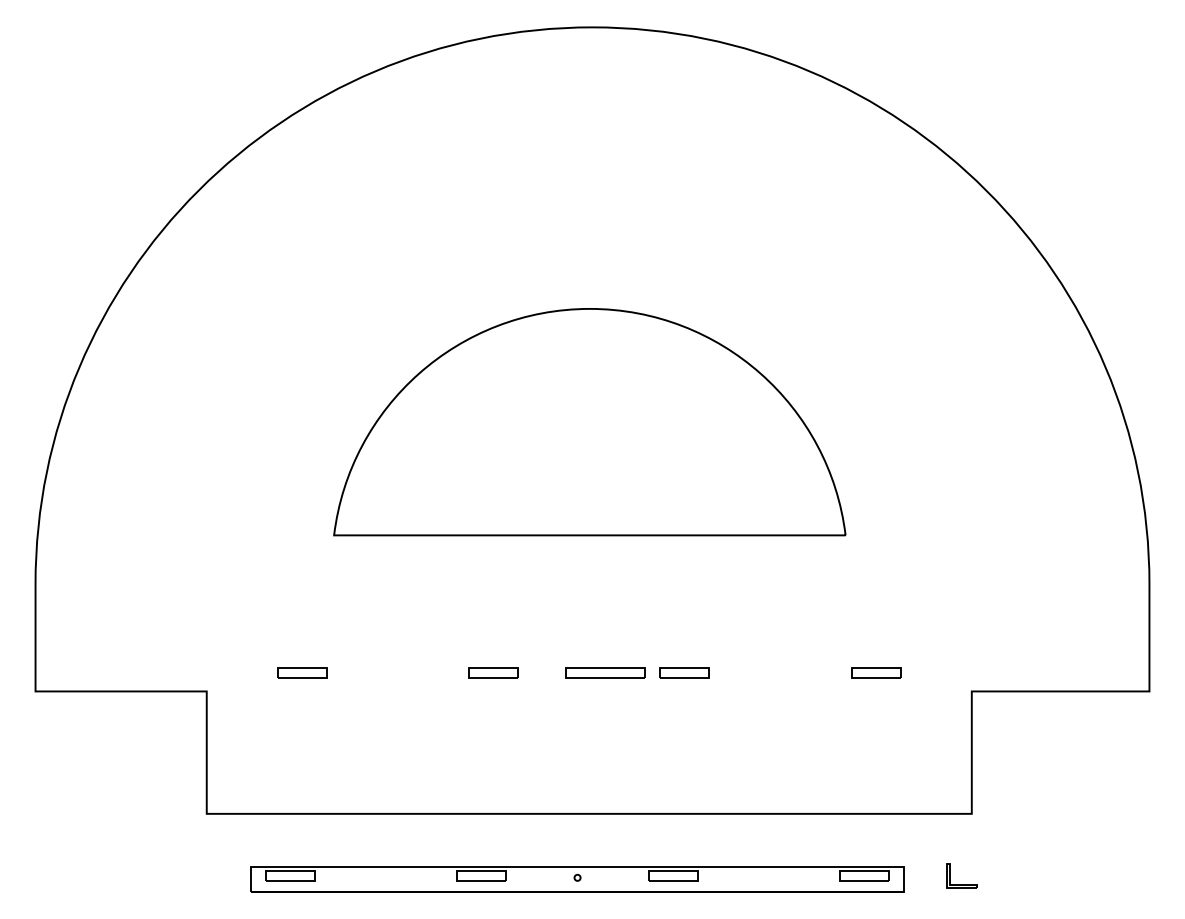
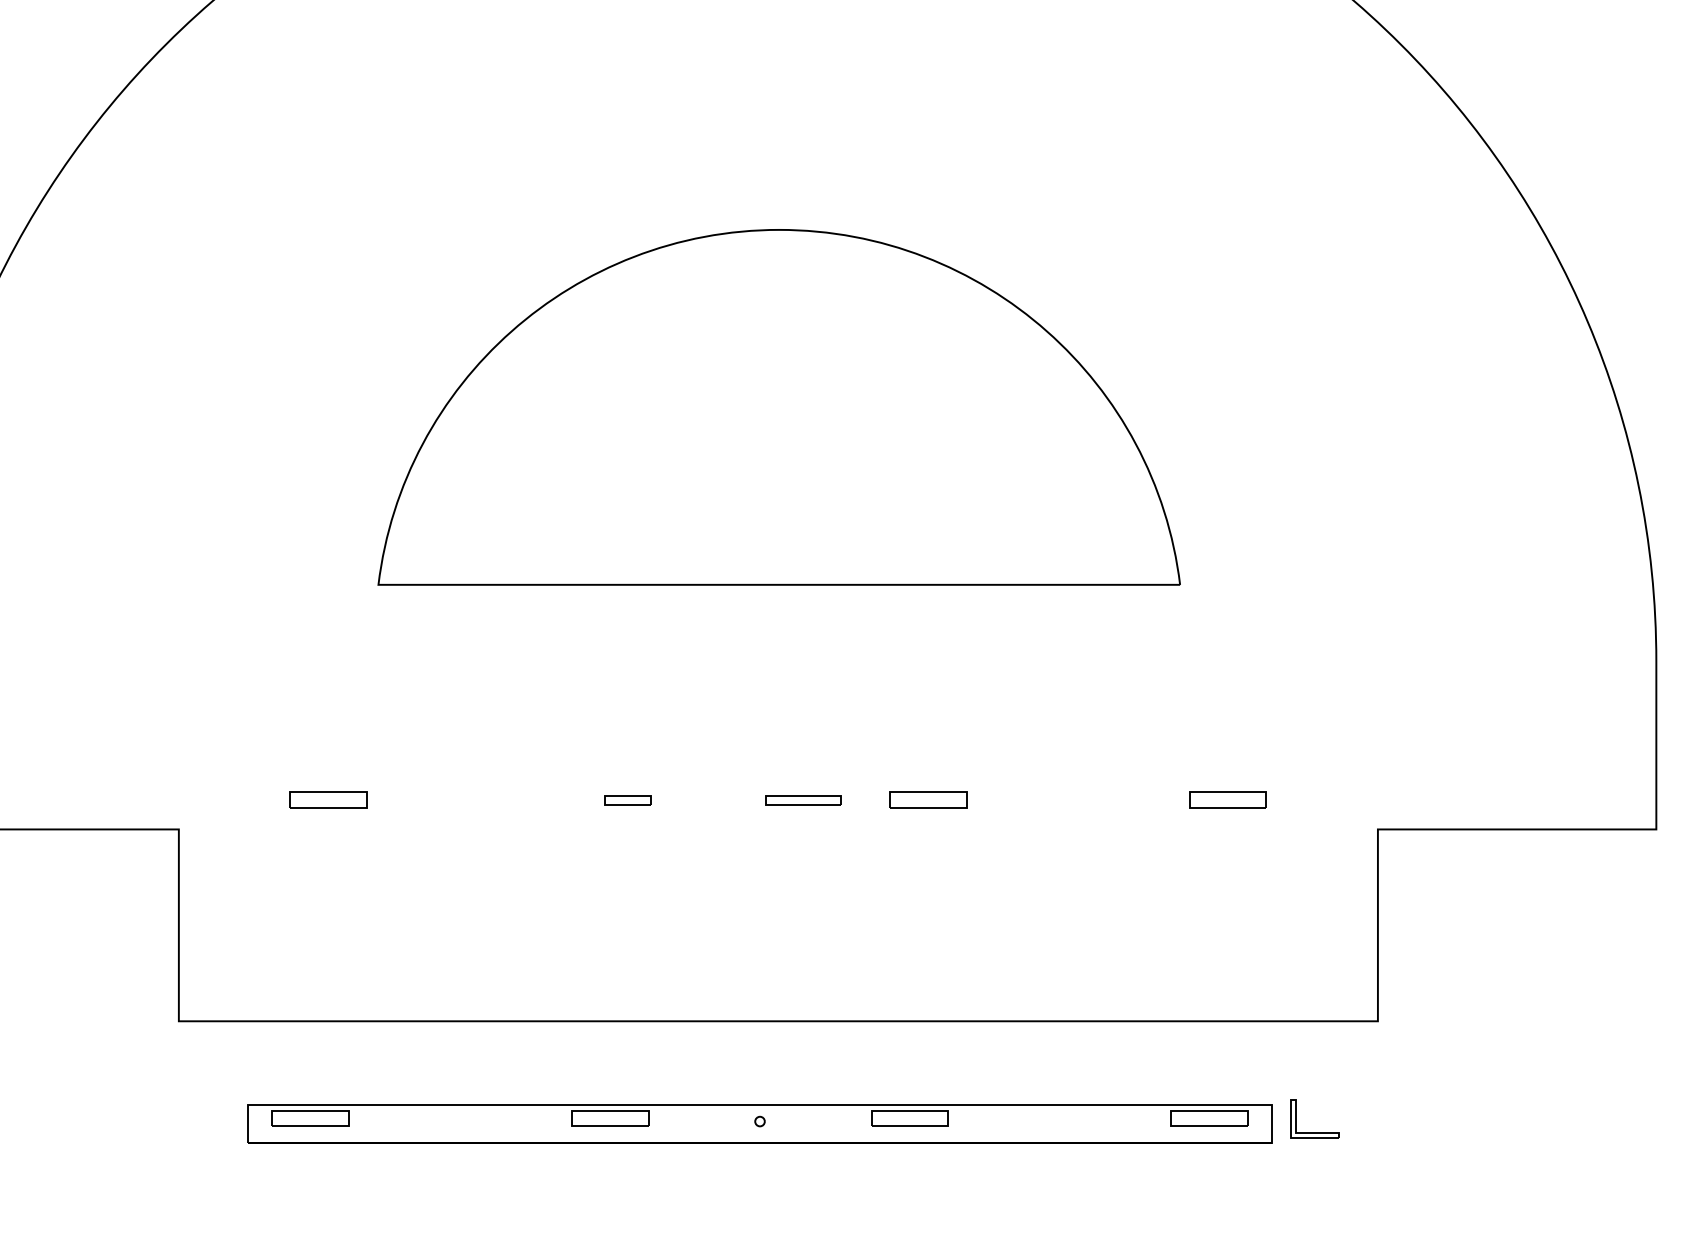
part: (493, 672) -> (628, 799), size x0.6
part: (605, 672) -> (803, 799), size x0.6
part: (961, 884) -> (1314, 1132), moved

